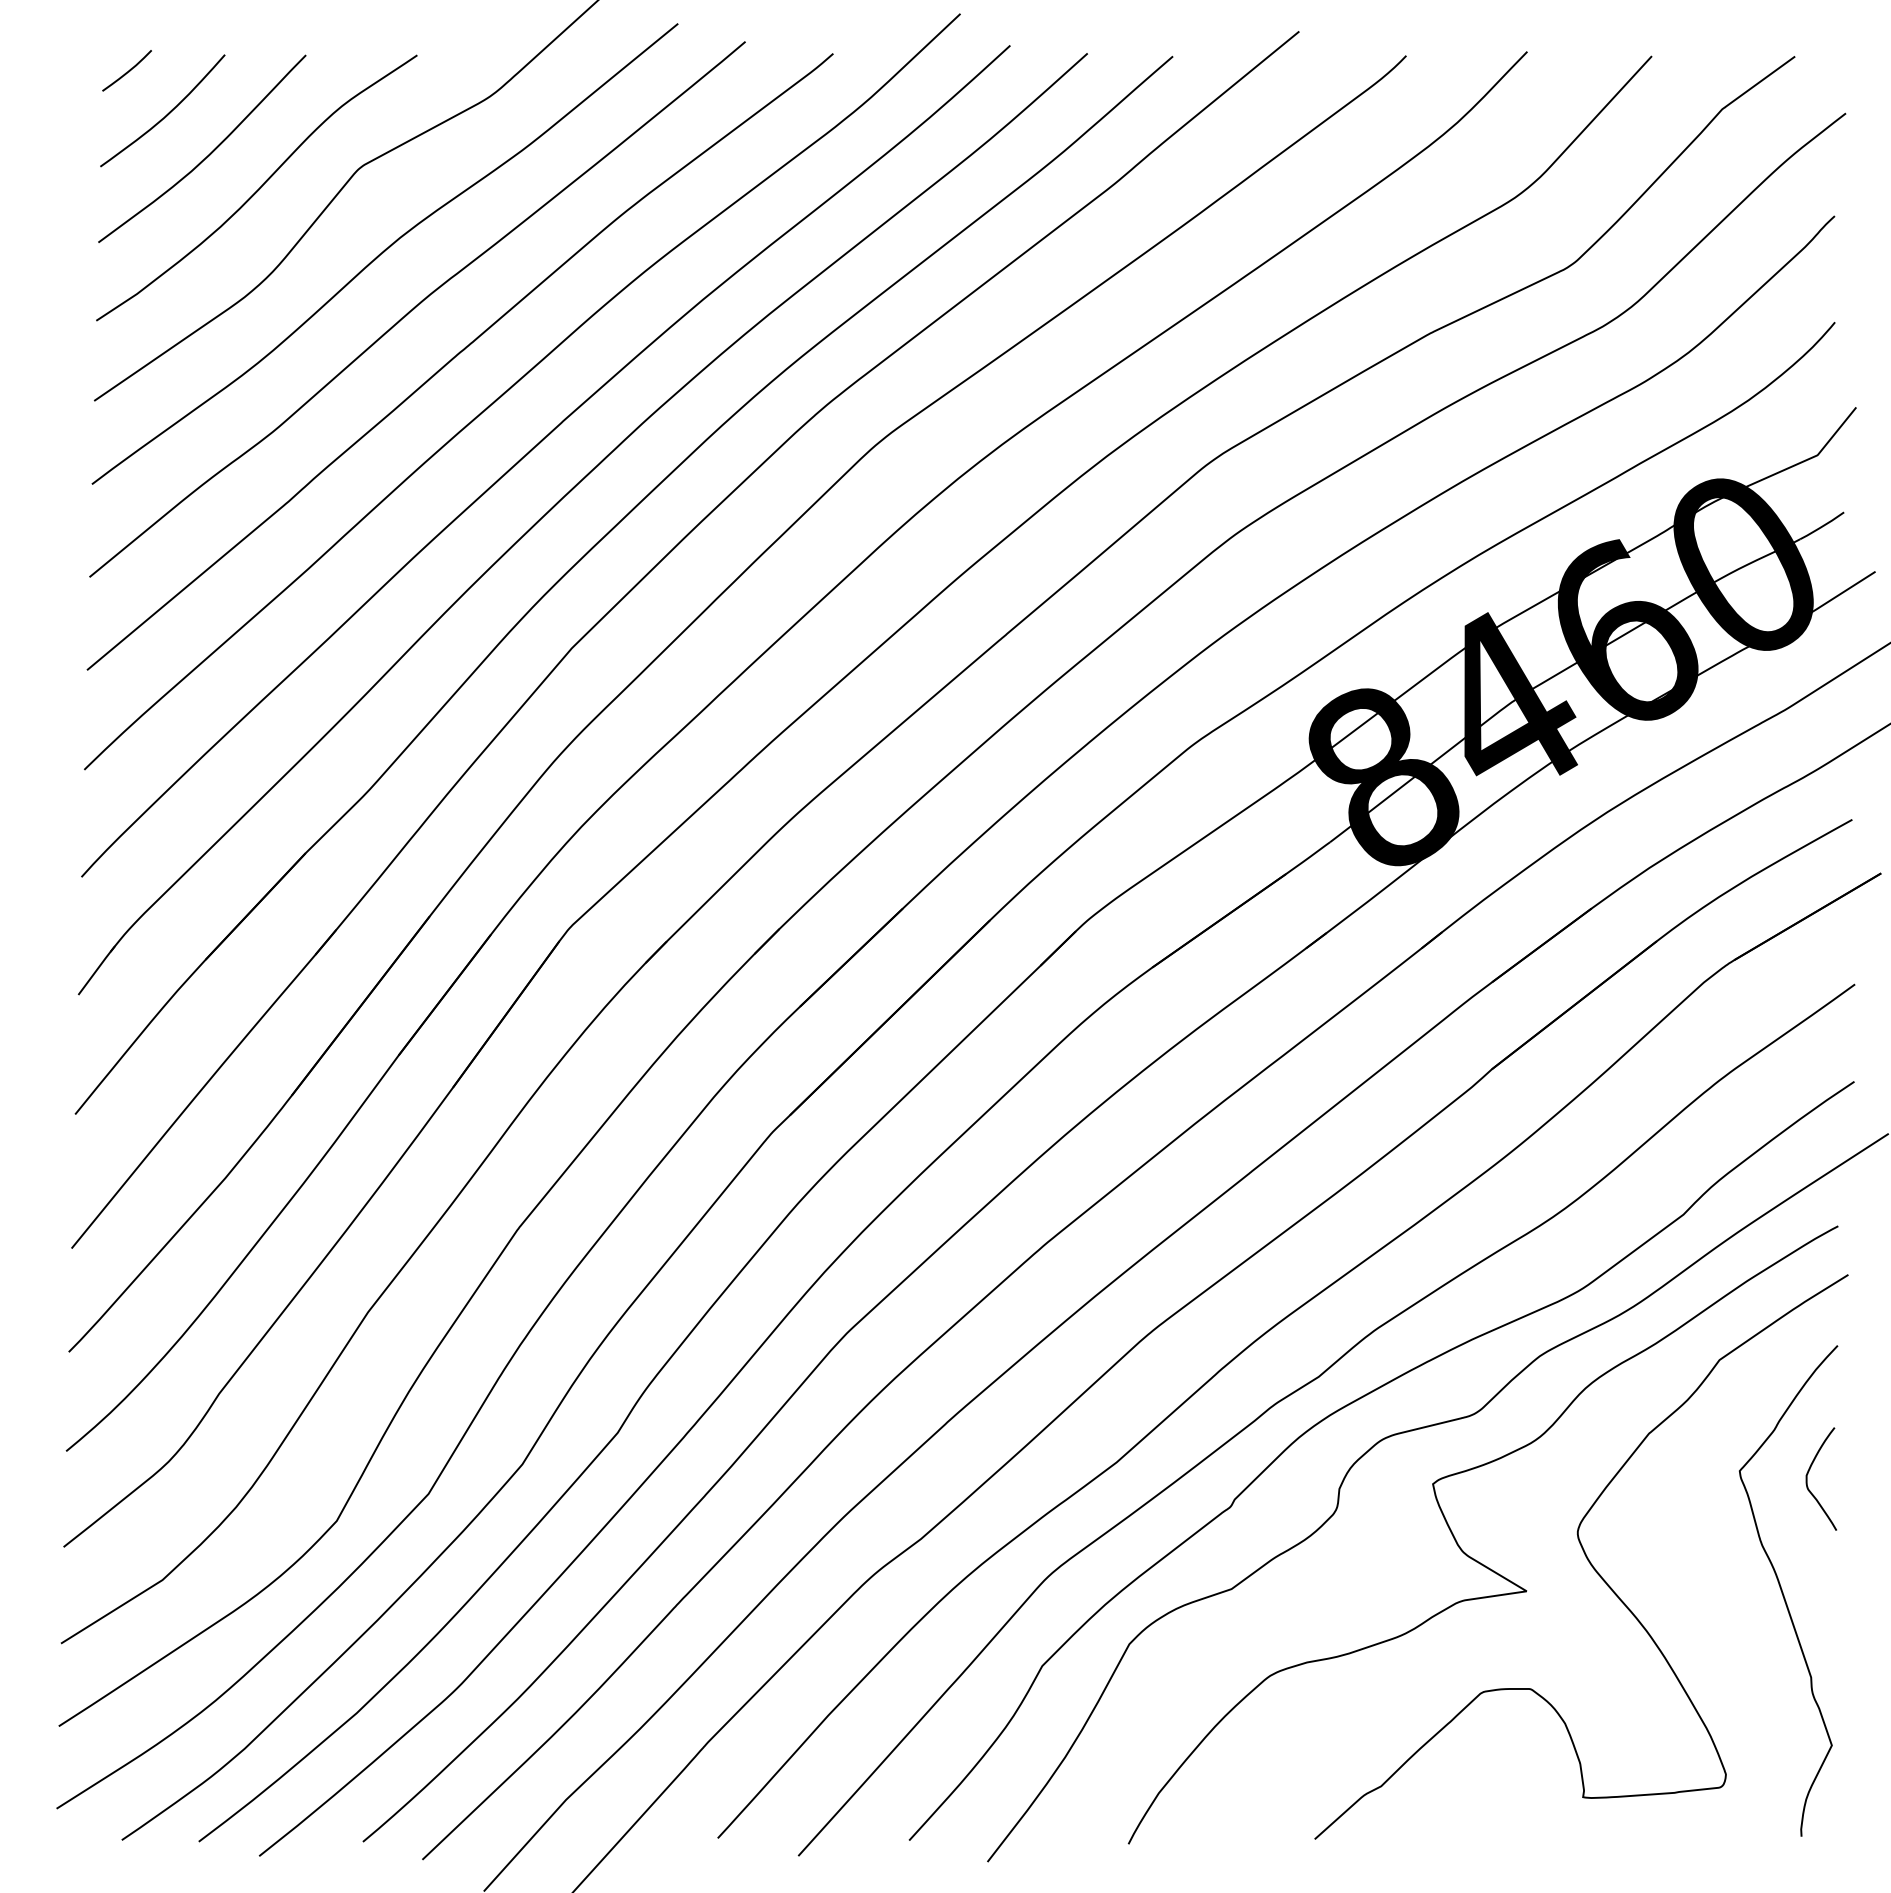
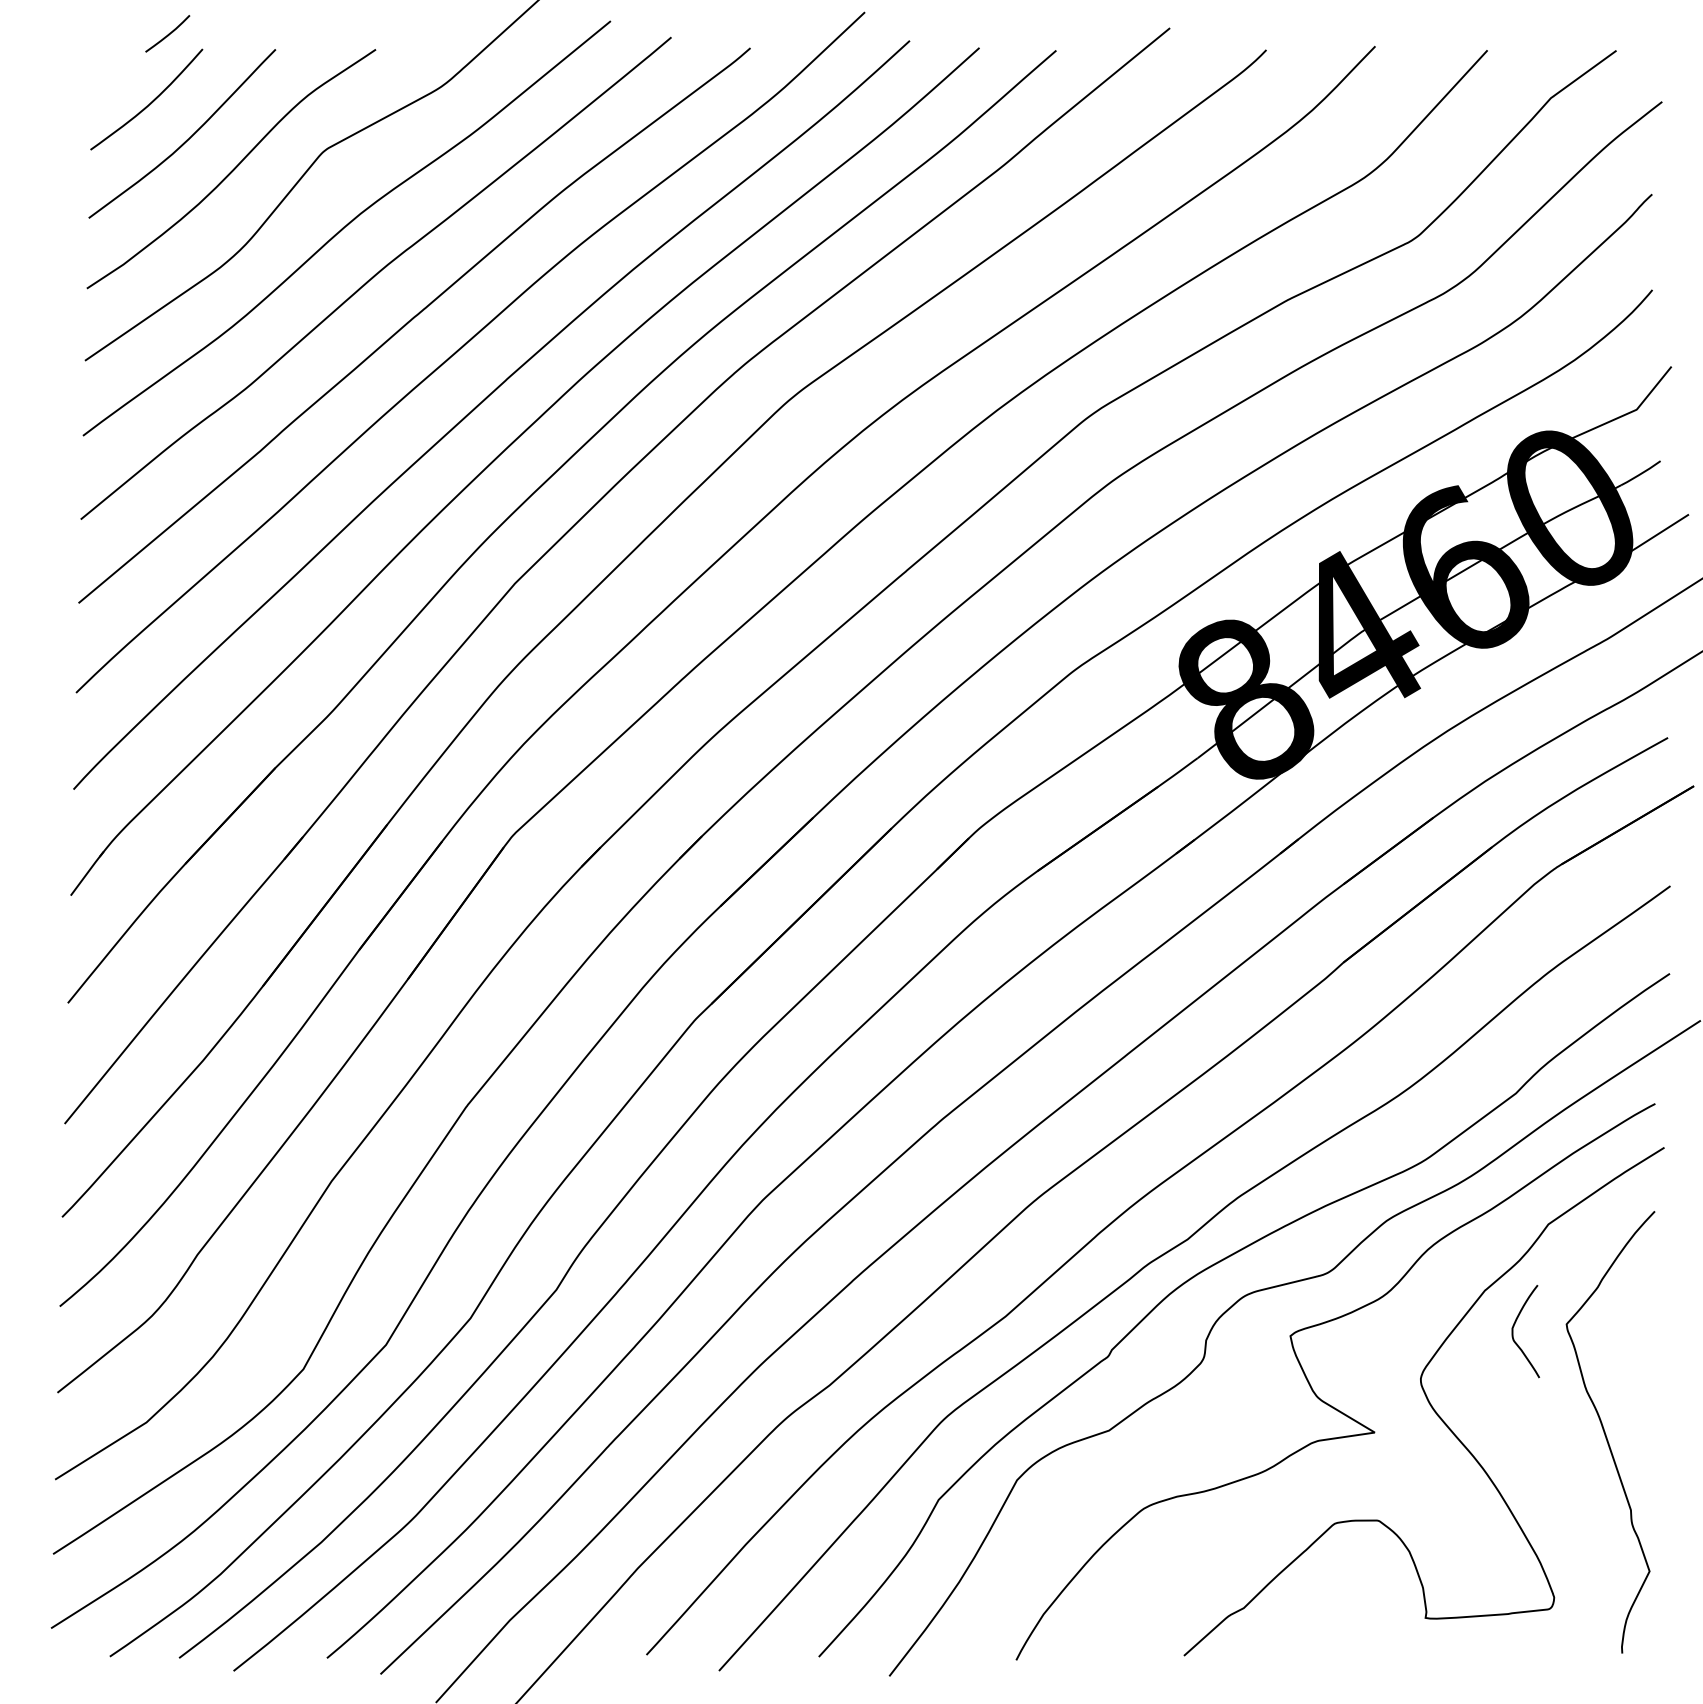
curve: (127, 71) -> (168, 34), moved
curve: (1808, 1474) -> (1514, 1327), moved

